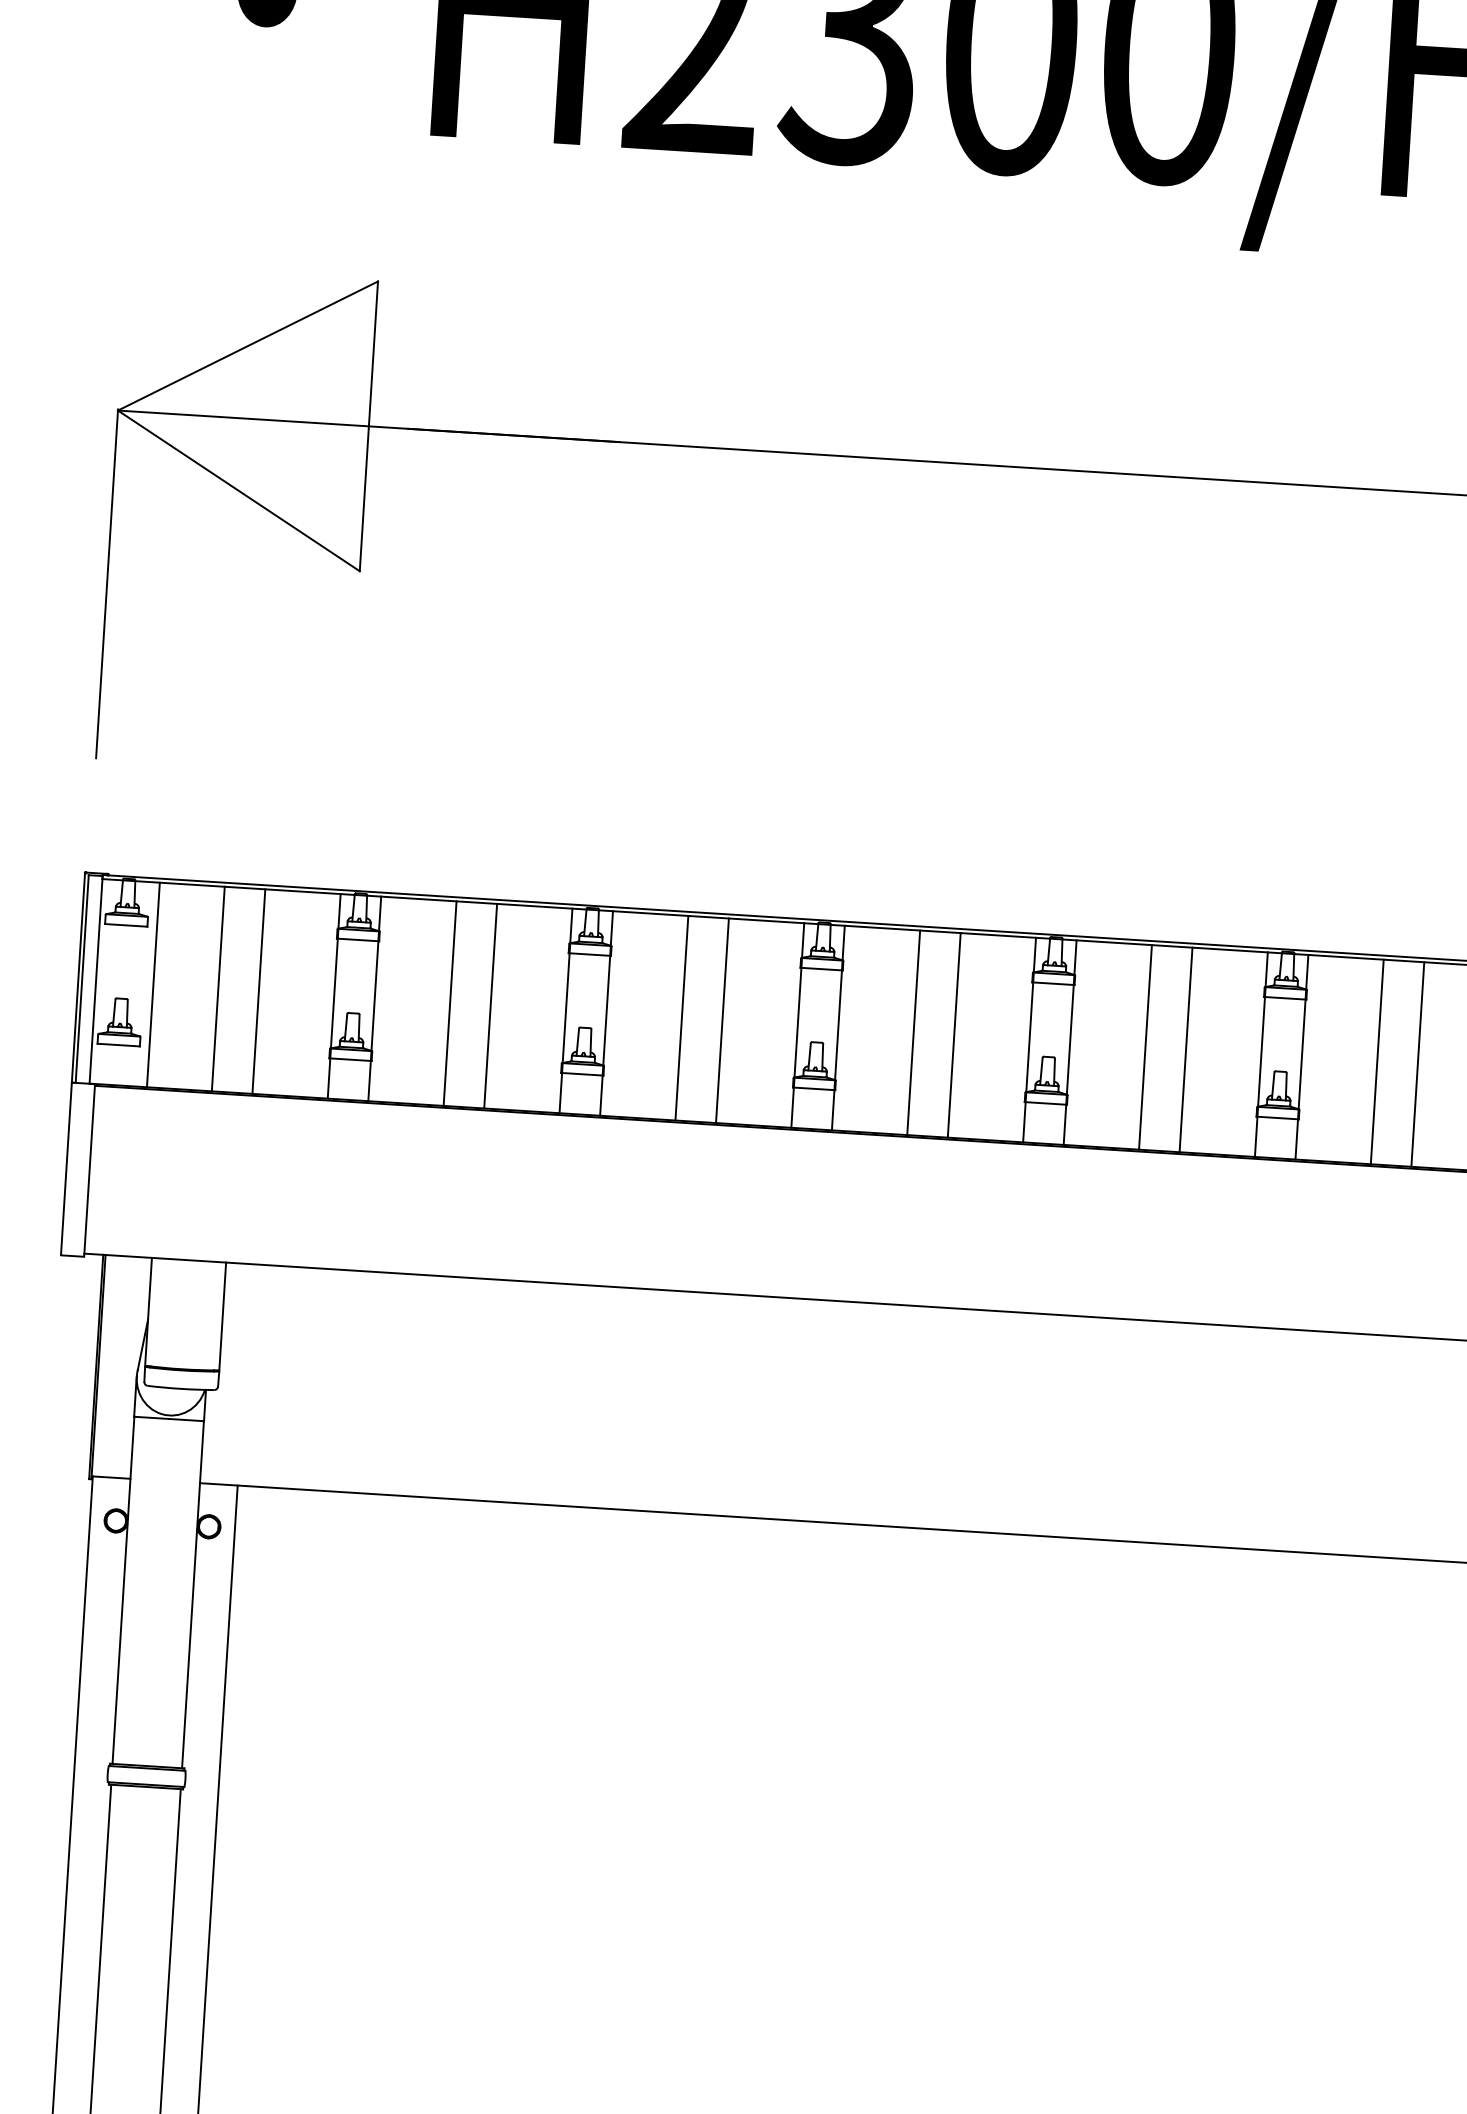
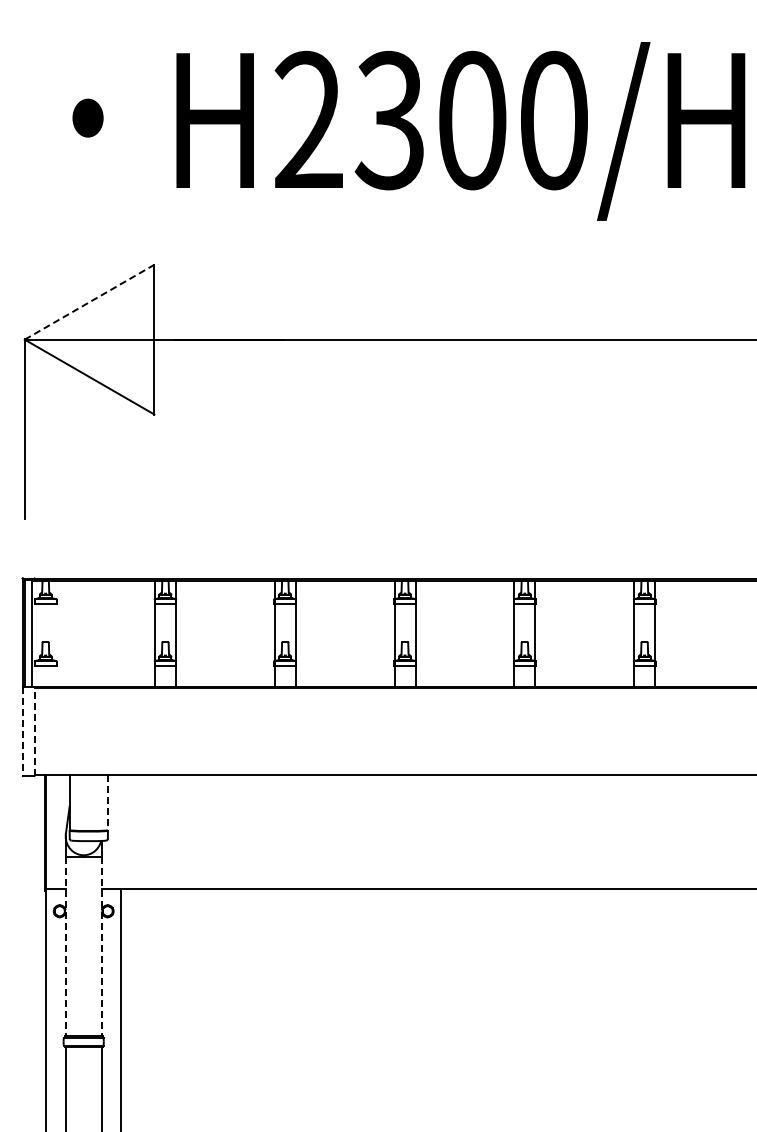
line: (247, 346) -> (89, 302), solid -> dashed
line: (153, 985) -> (61, 634), removed
line: (219, 989) -> (95, 634), removed
line: (259, 992) -> (116, 634), removed
line: (449, 1004) -> (214, 634), removed
line: (489, 1006) -> (235, 634), removed
line: (681, 1018) -> (334, 634), removed
line: (722, 1021) -> (355, 634), removed
line: (913, 1033) -> (454, 634), removed
line: (954, 1035) -> (475, 634), removed
line: (1145, 1048) -> (574, 634), removed
line: (1186, 1050) -> (595, 634), removed
line: (1378, 1062) -> (694, 634), removed
line: (1416, 1065) -> (714, 634), removed
line: (89, 1169) -> (34, 731), solid -> dashed
line: (65, 1170) -> (22, 732), solid -> dashed
line: (221, 1318) -> (107, 803), solid -> dashed
line: (122, 1589) -> (65, 946), solid -> dashed
line: (192, 1594) -> (101, 946), solid -> dashed

